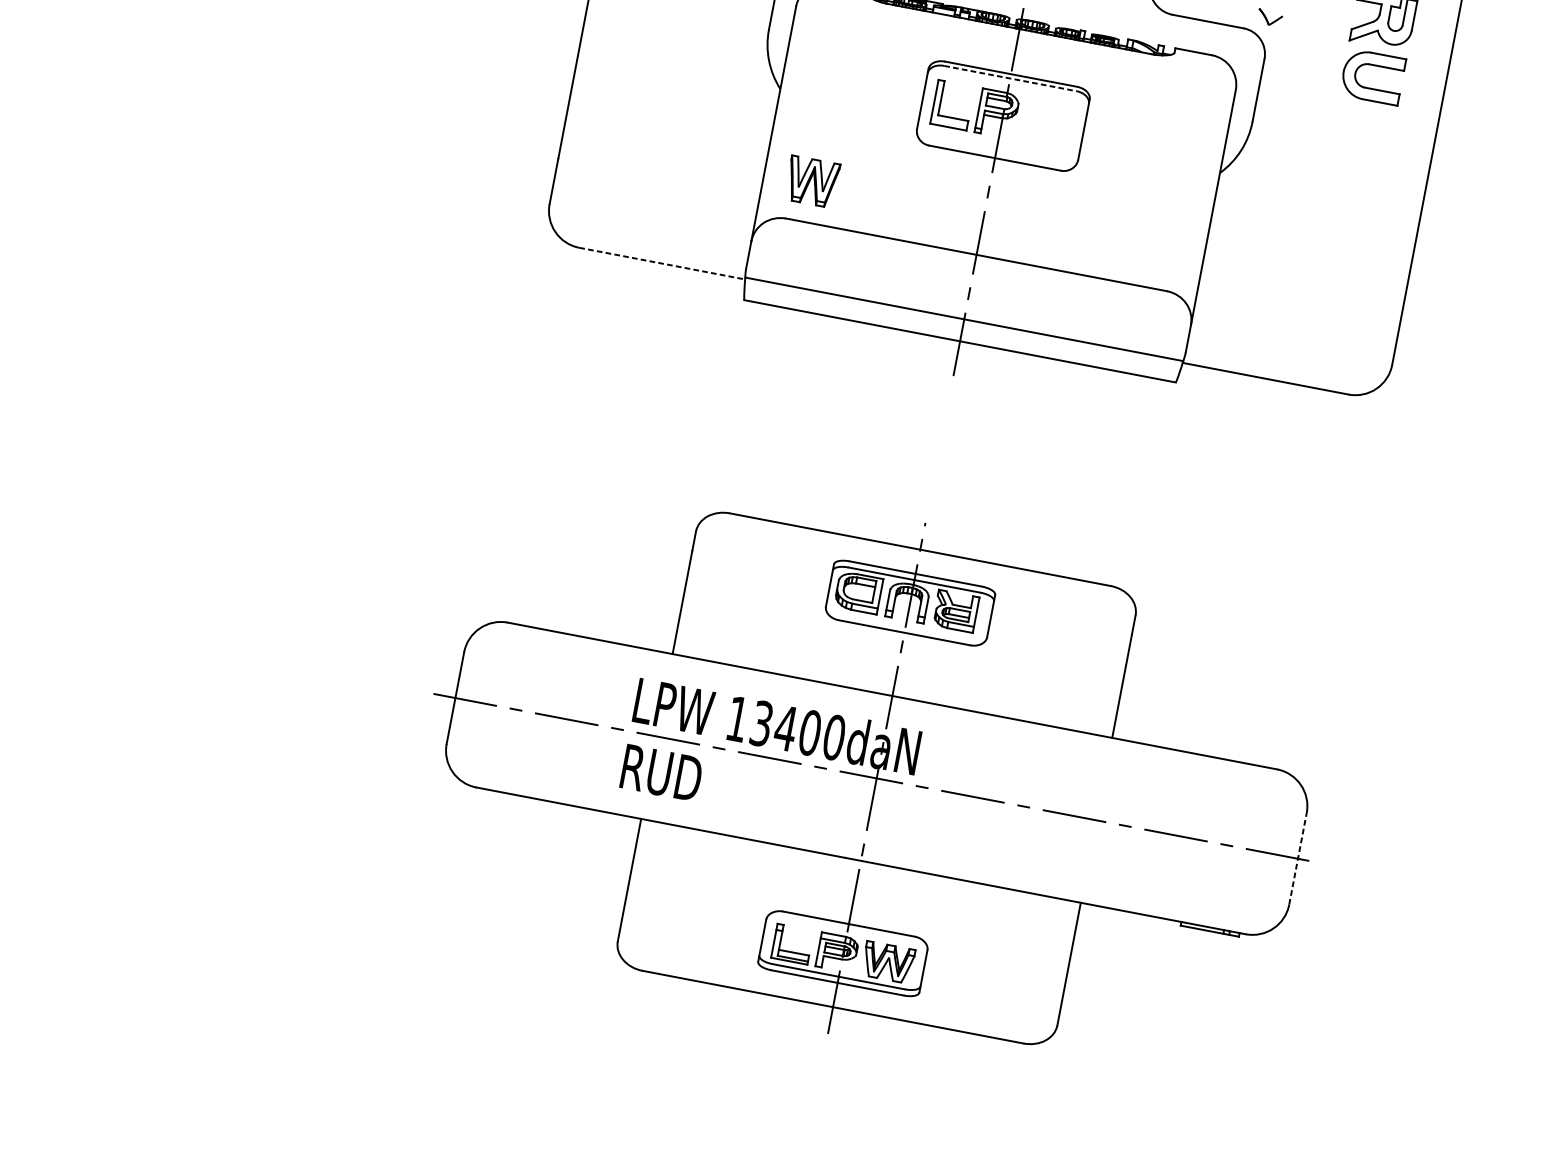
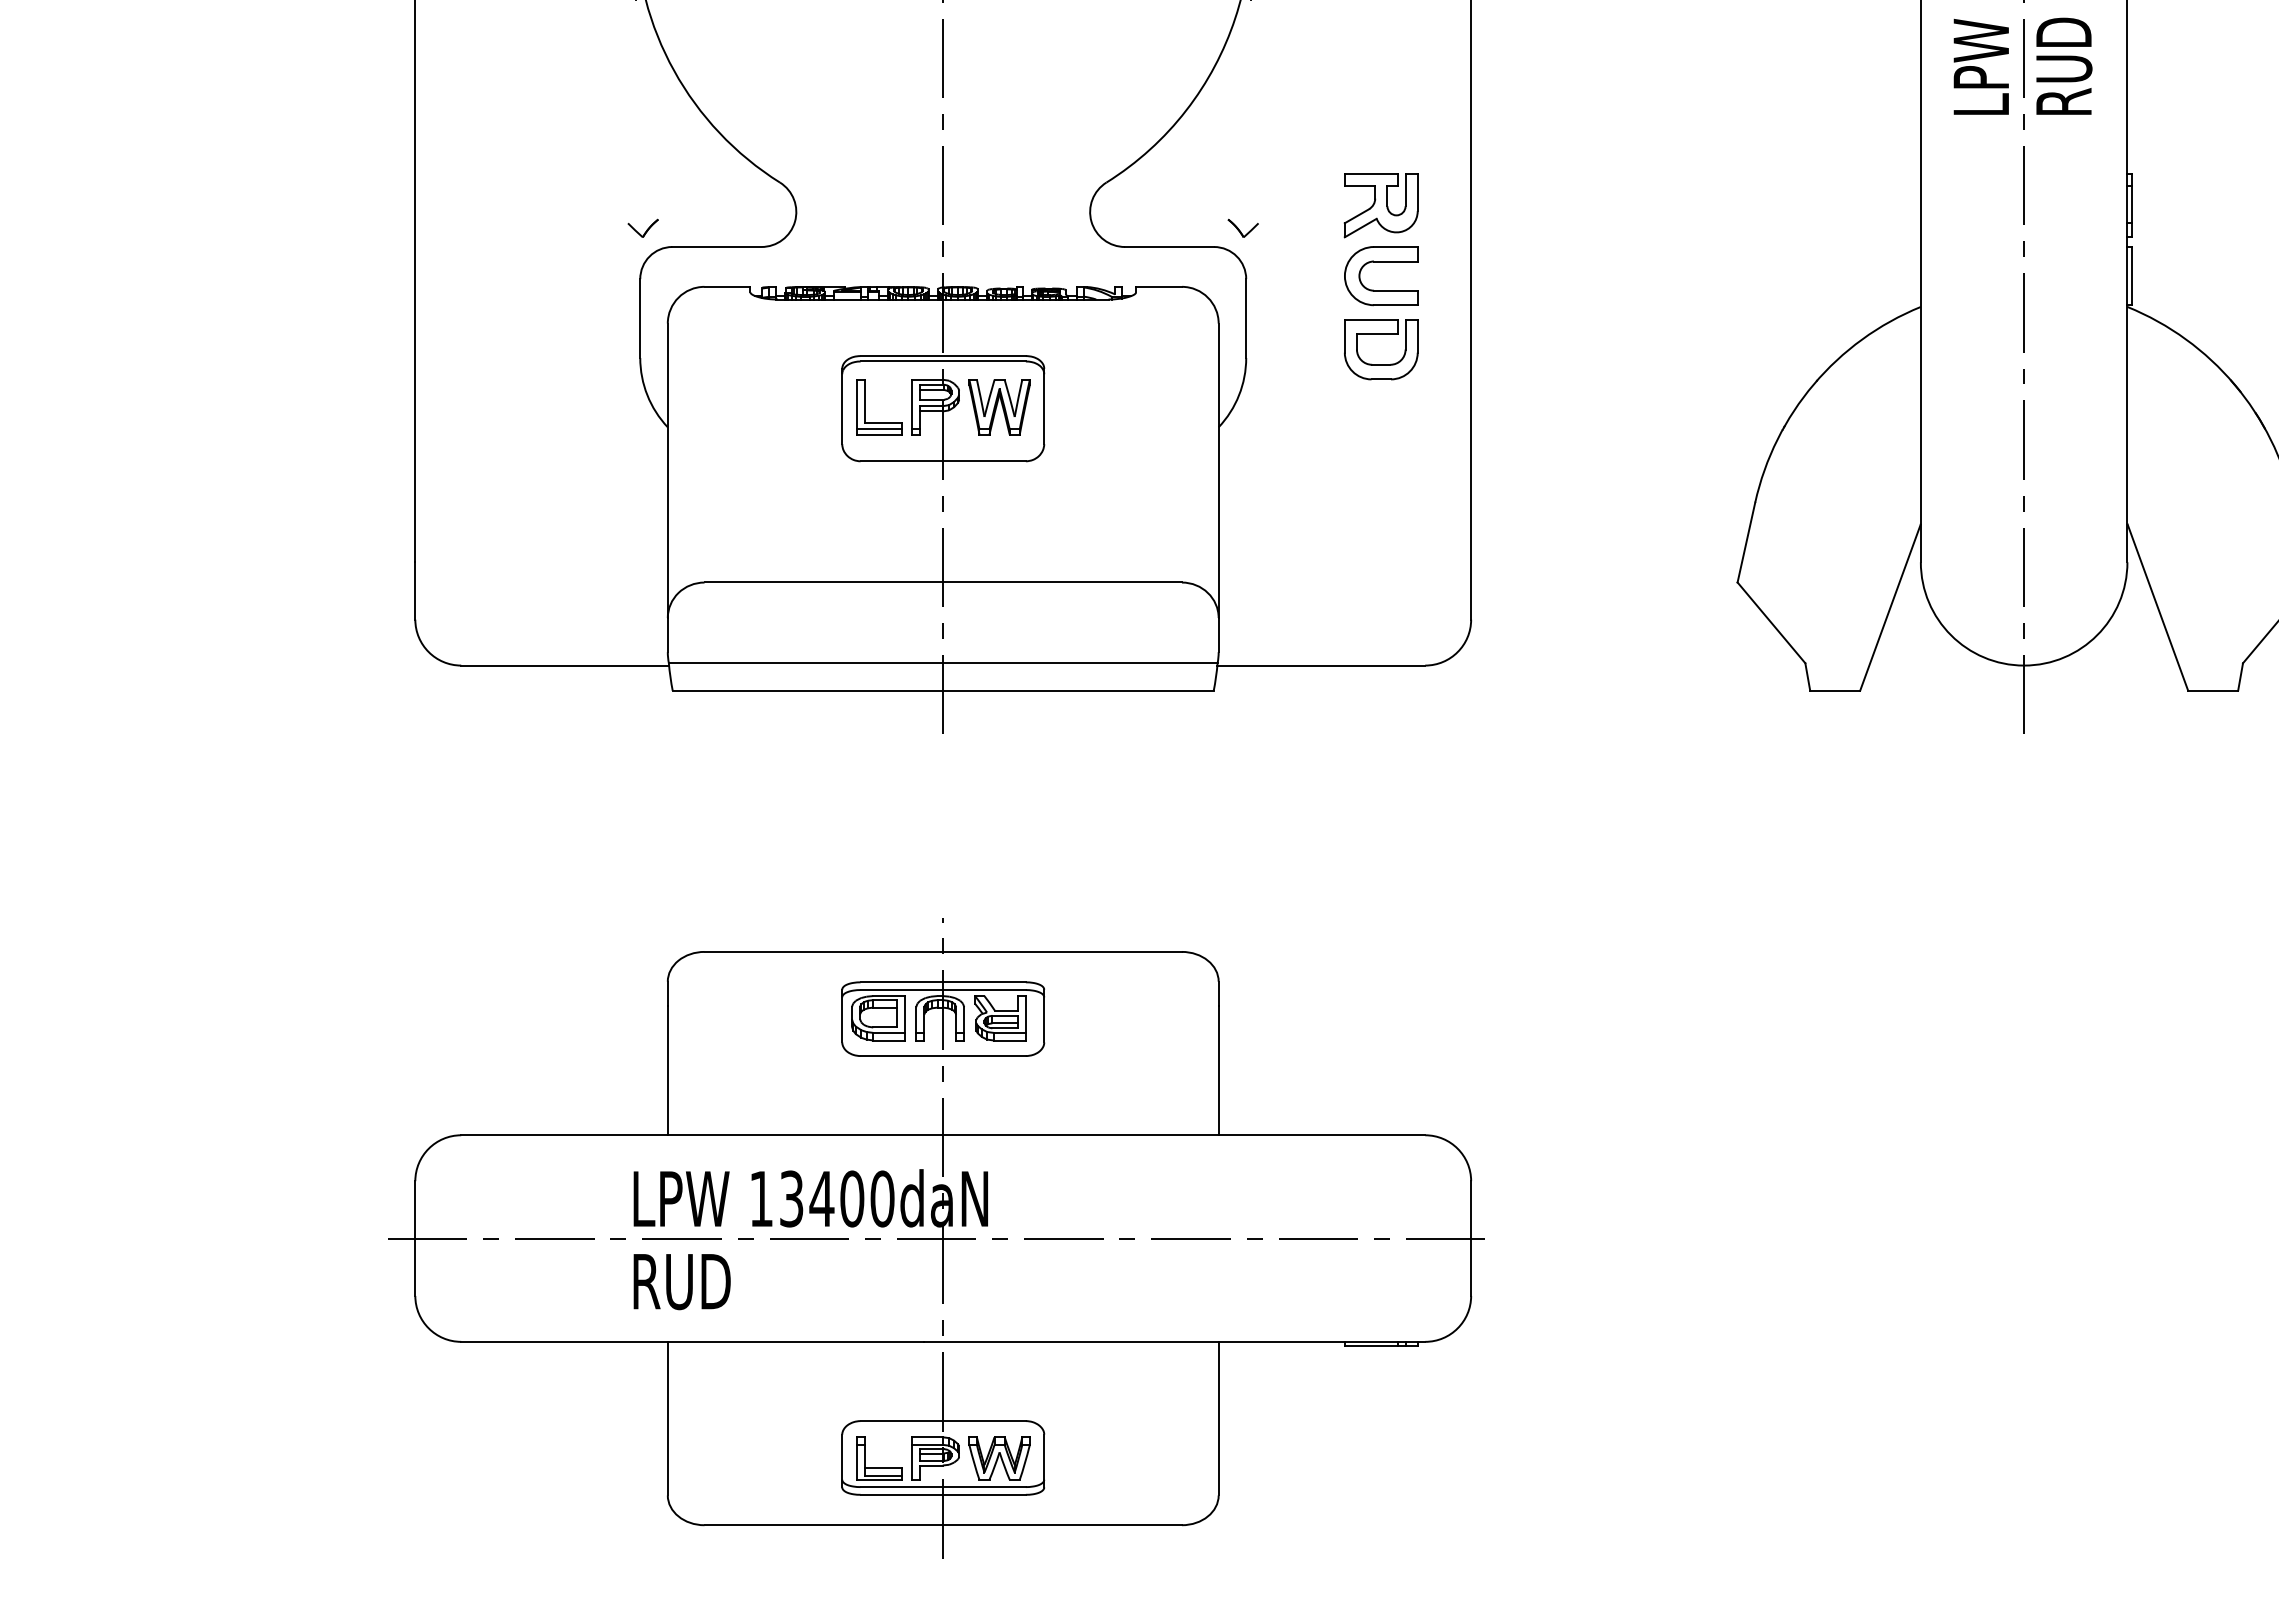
line: (1010, 78) -> (943, 361), dashed -> solid
line: (949, 123) -> (879, 429), added
part: (1364, 123) -> (1381, 334), added
part: (812, 182) -> (999, 407), moved
line: (662, 263) -> (565, 665), dashed -> solid
line: (1298, 858) -> (1471, 1238), dashed -> solid

